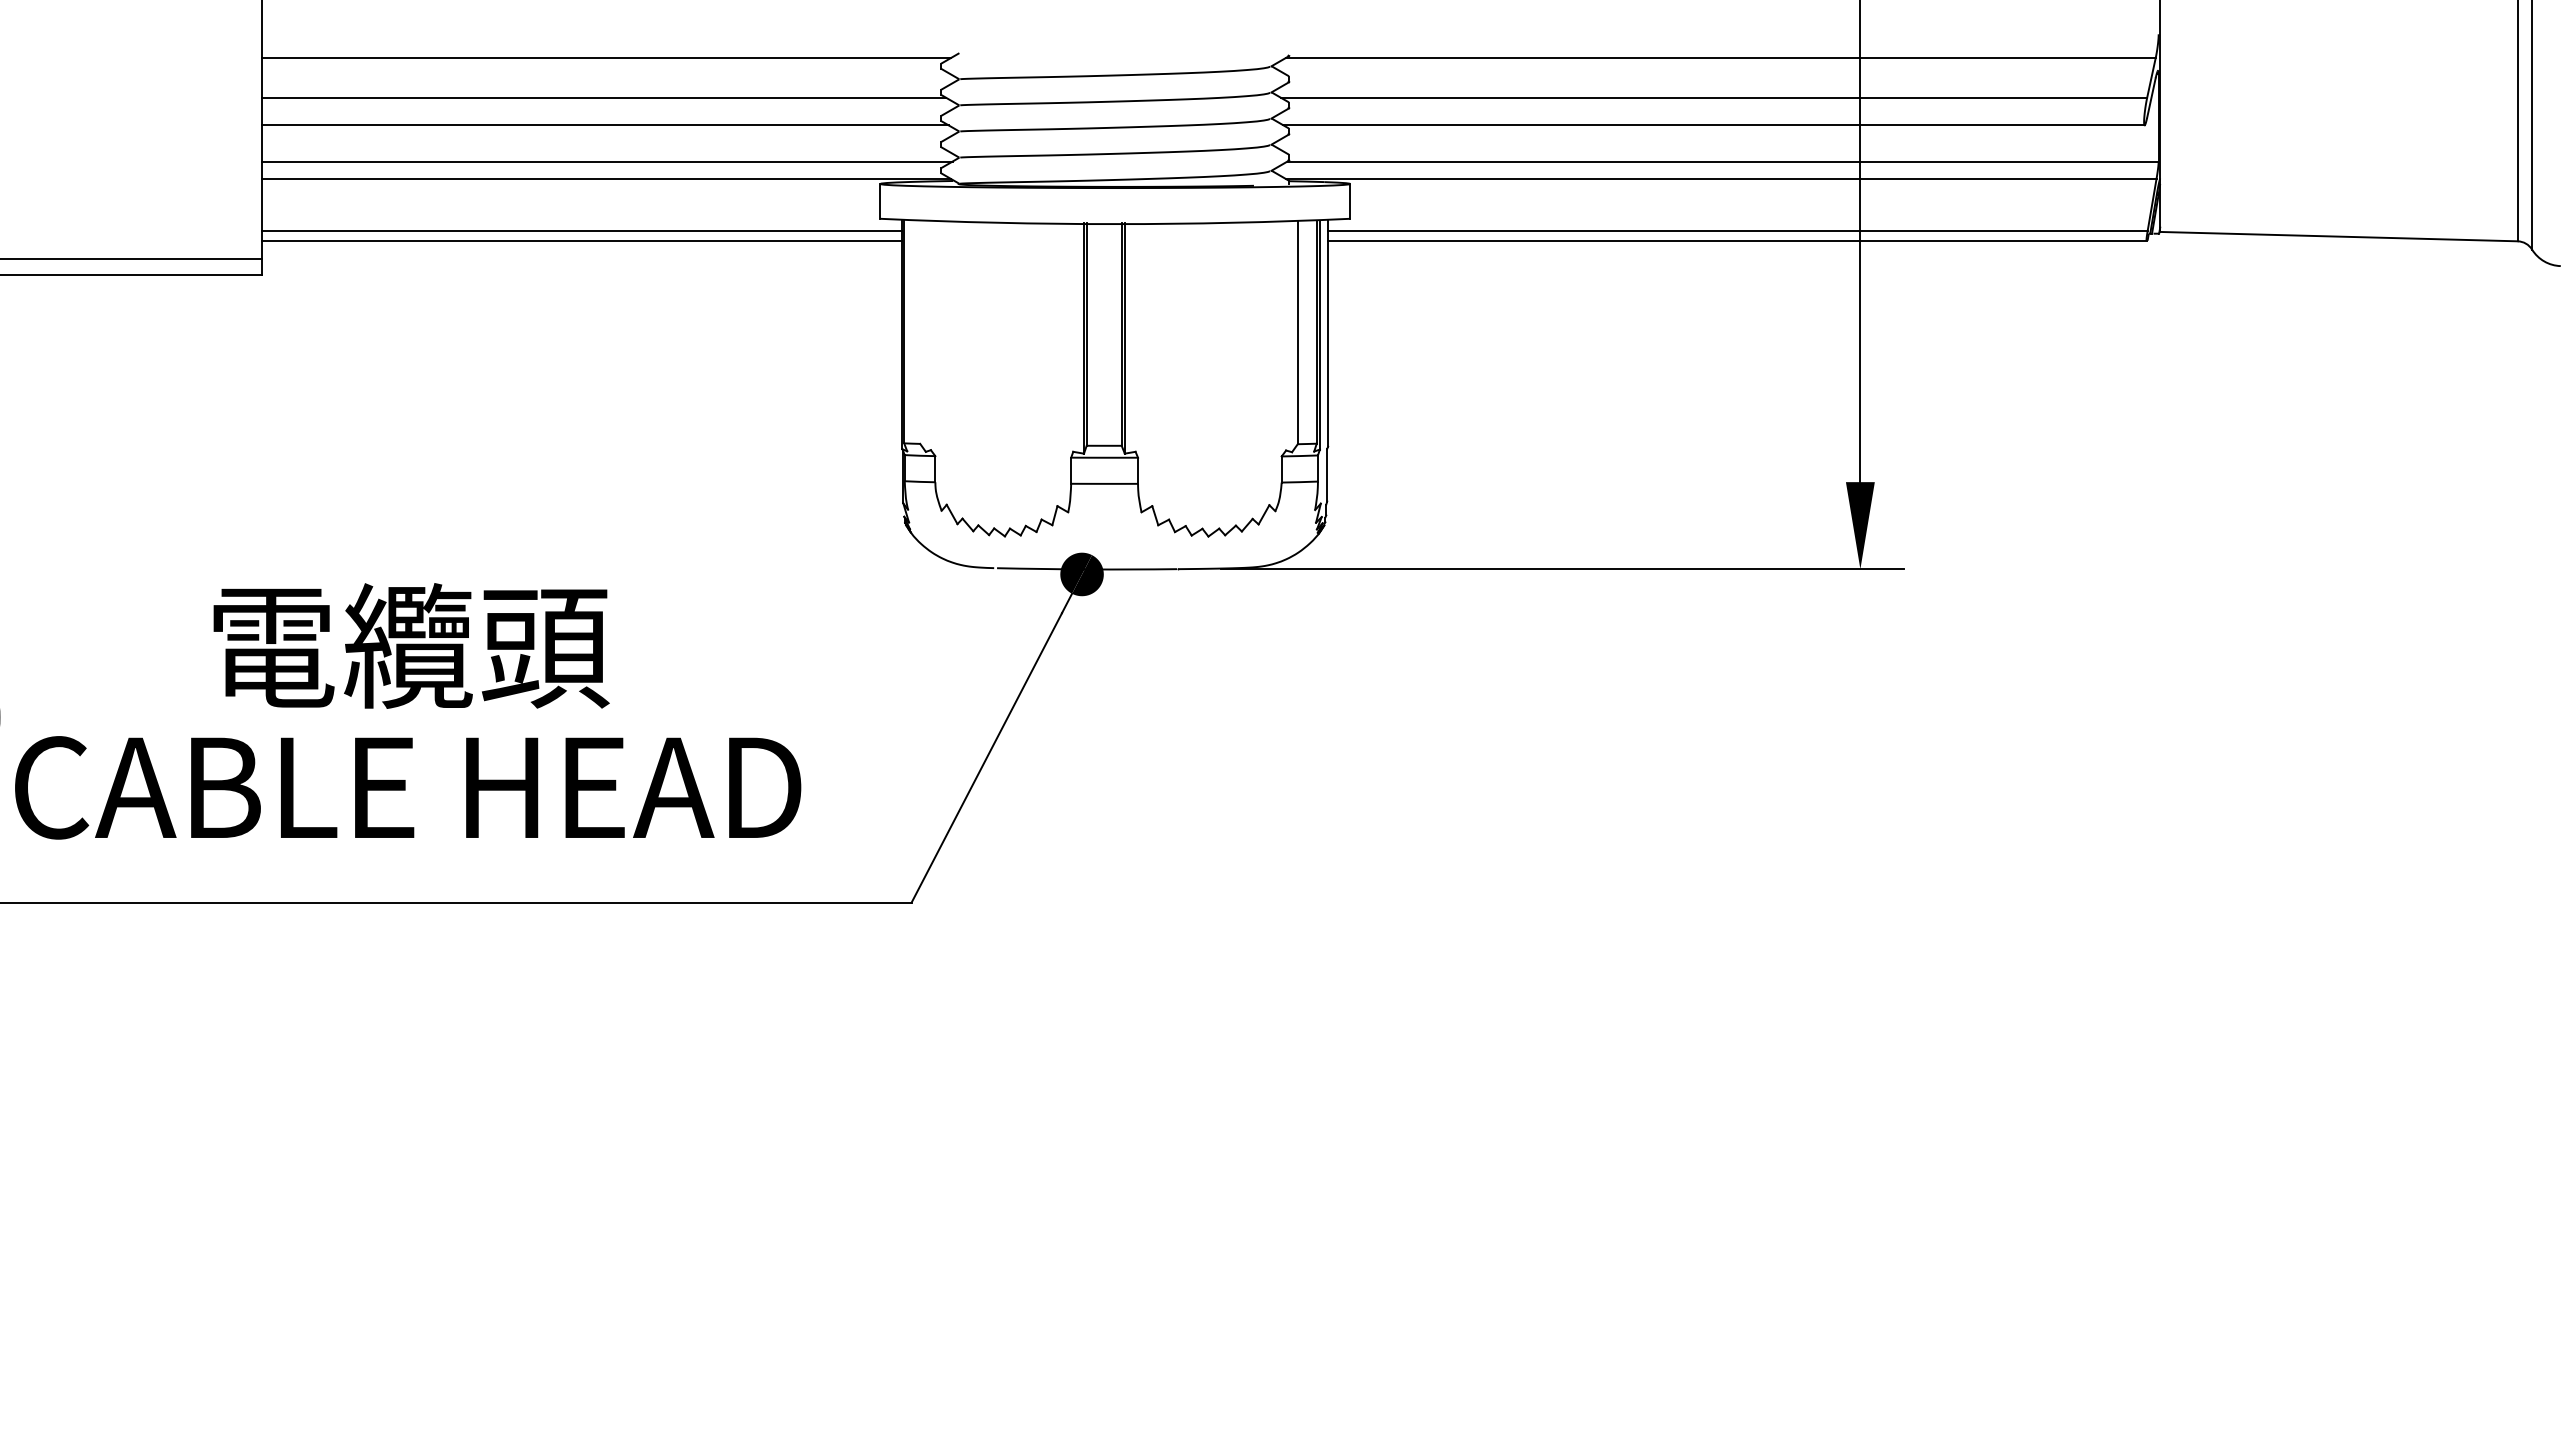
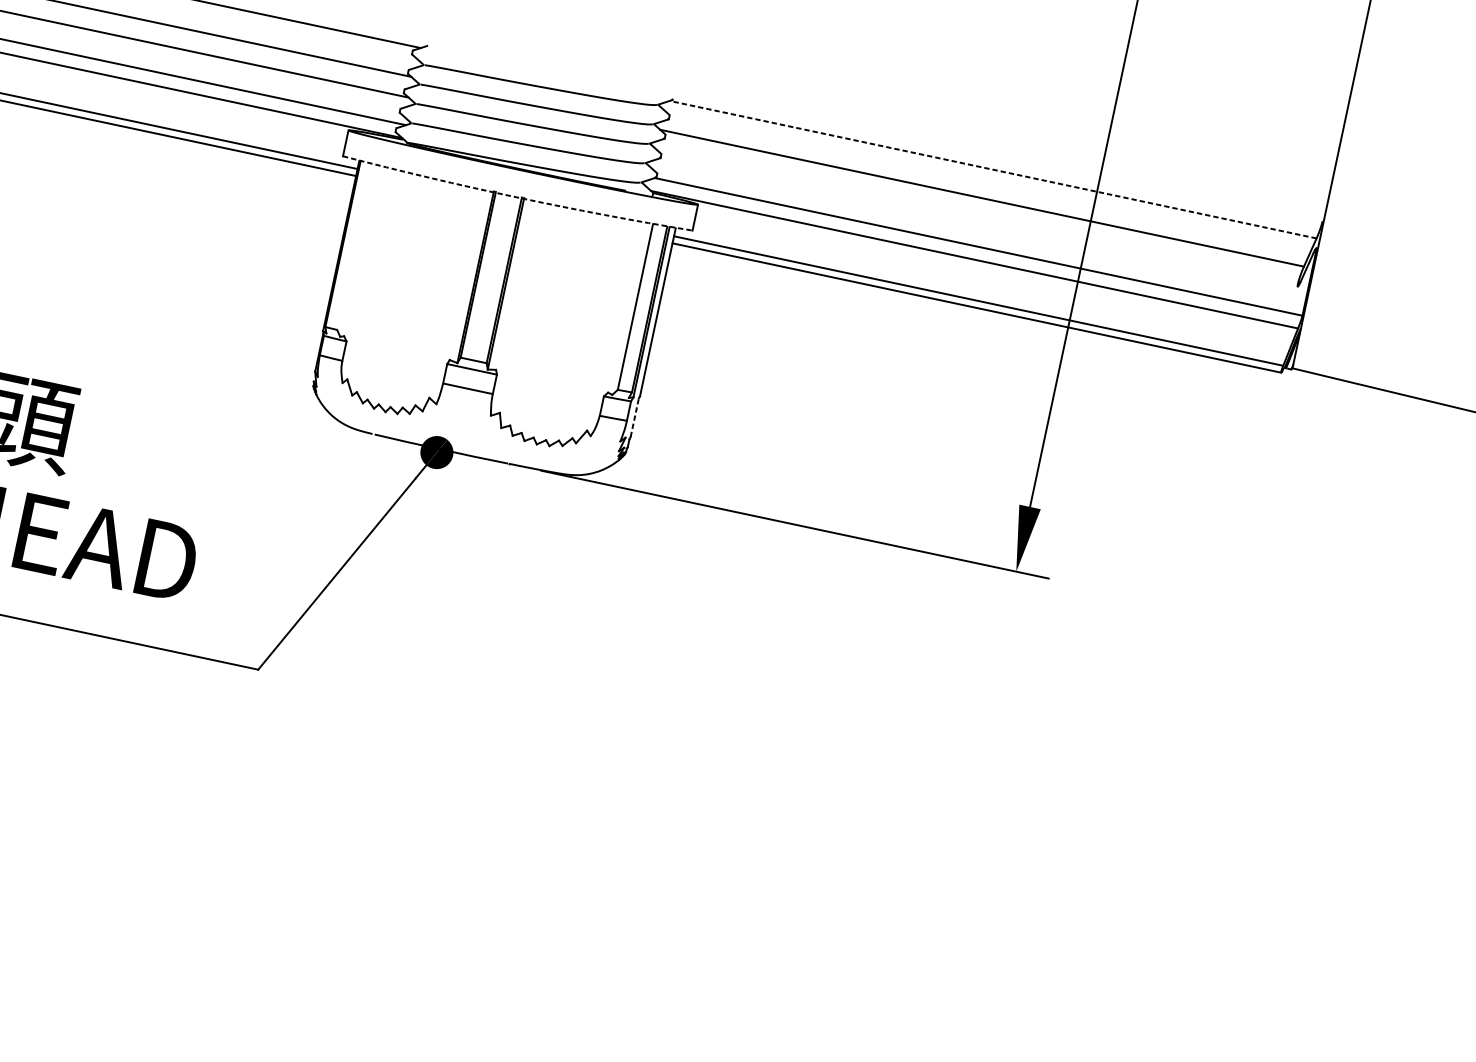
line: (1720, 58) -> (993, 169), solid -> dashed
line: (1713, 125) -> (977, 218), removed
arc: (1115, 224) -> (517, 197), solid -> dashed
line: (1327, 474) -> (635, 417), solid -> dashed

